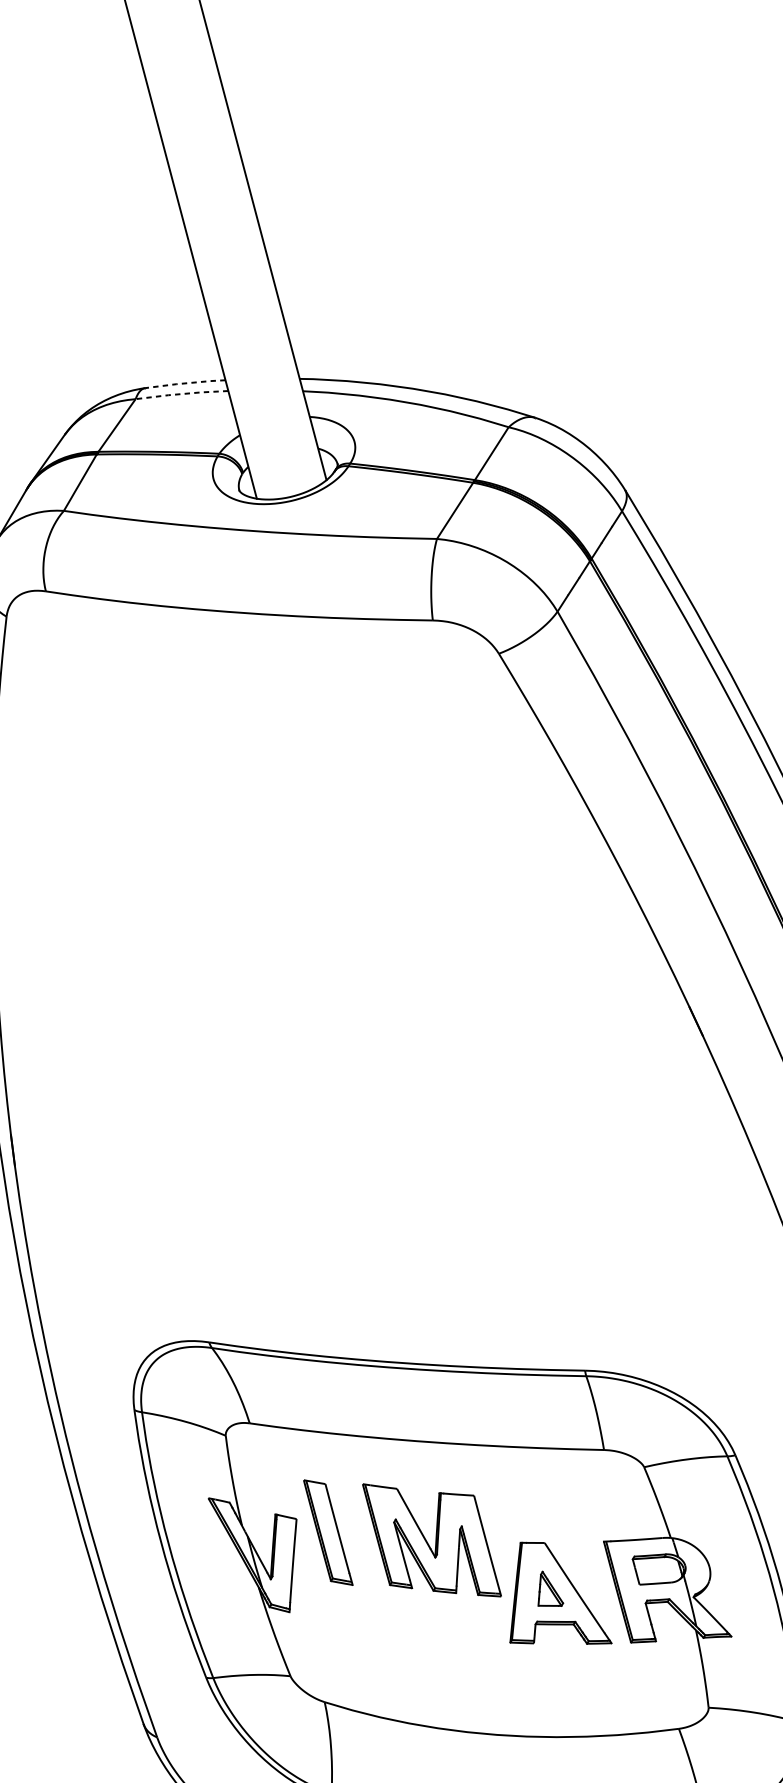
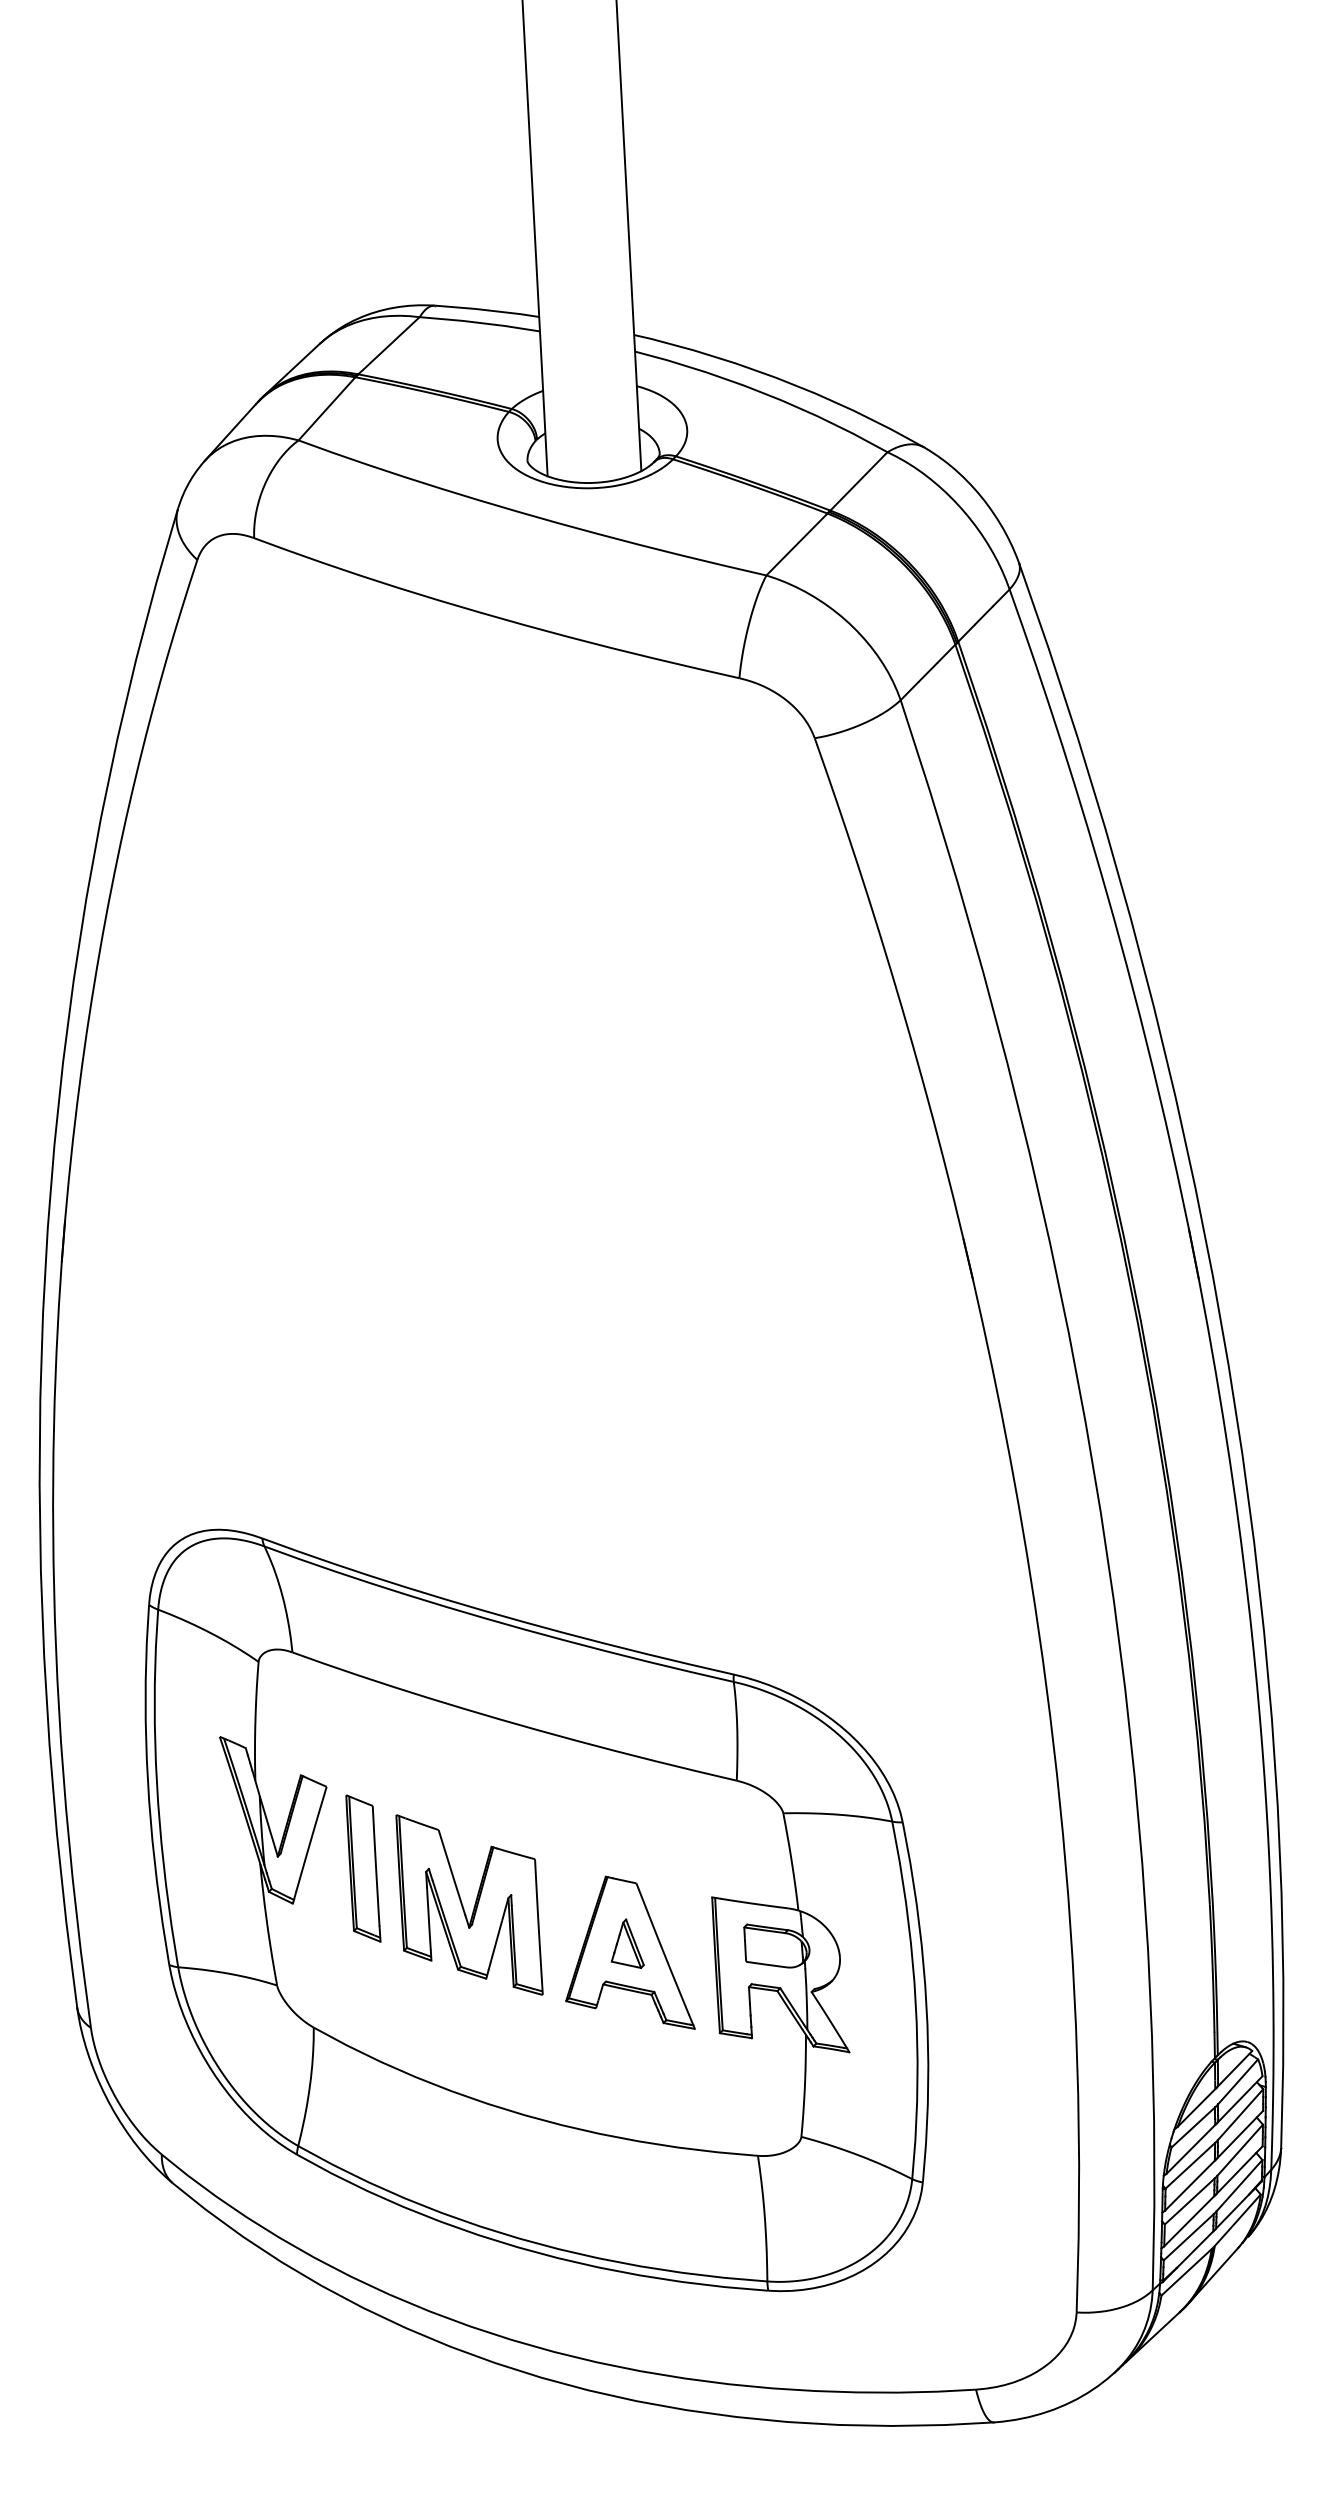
line: (185, 383) -> (487, 310), dashed -> solid
line: (182, 393) -> (480, 322), dashed -> solid
part: (328, 1532) -> (363, 1868), moved
part: (431, 1539) -> (469, 1904), moved

